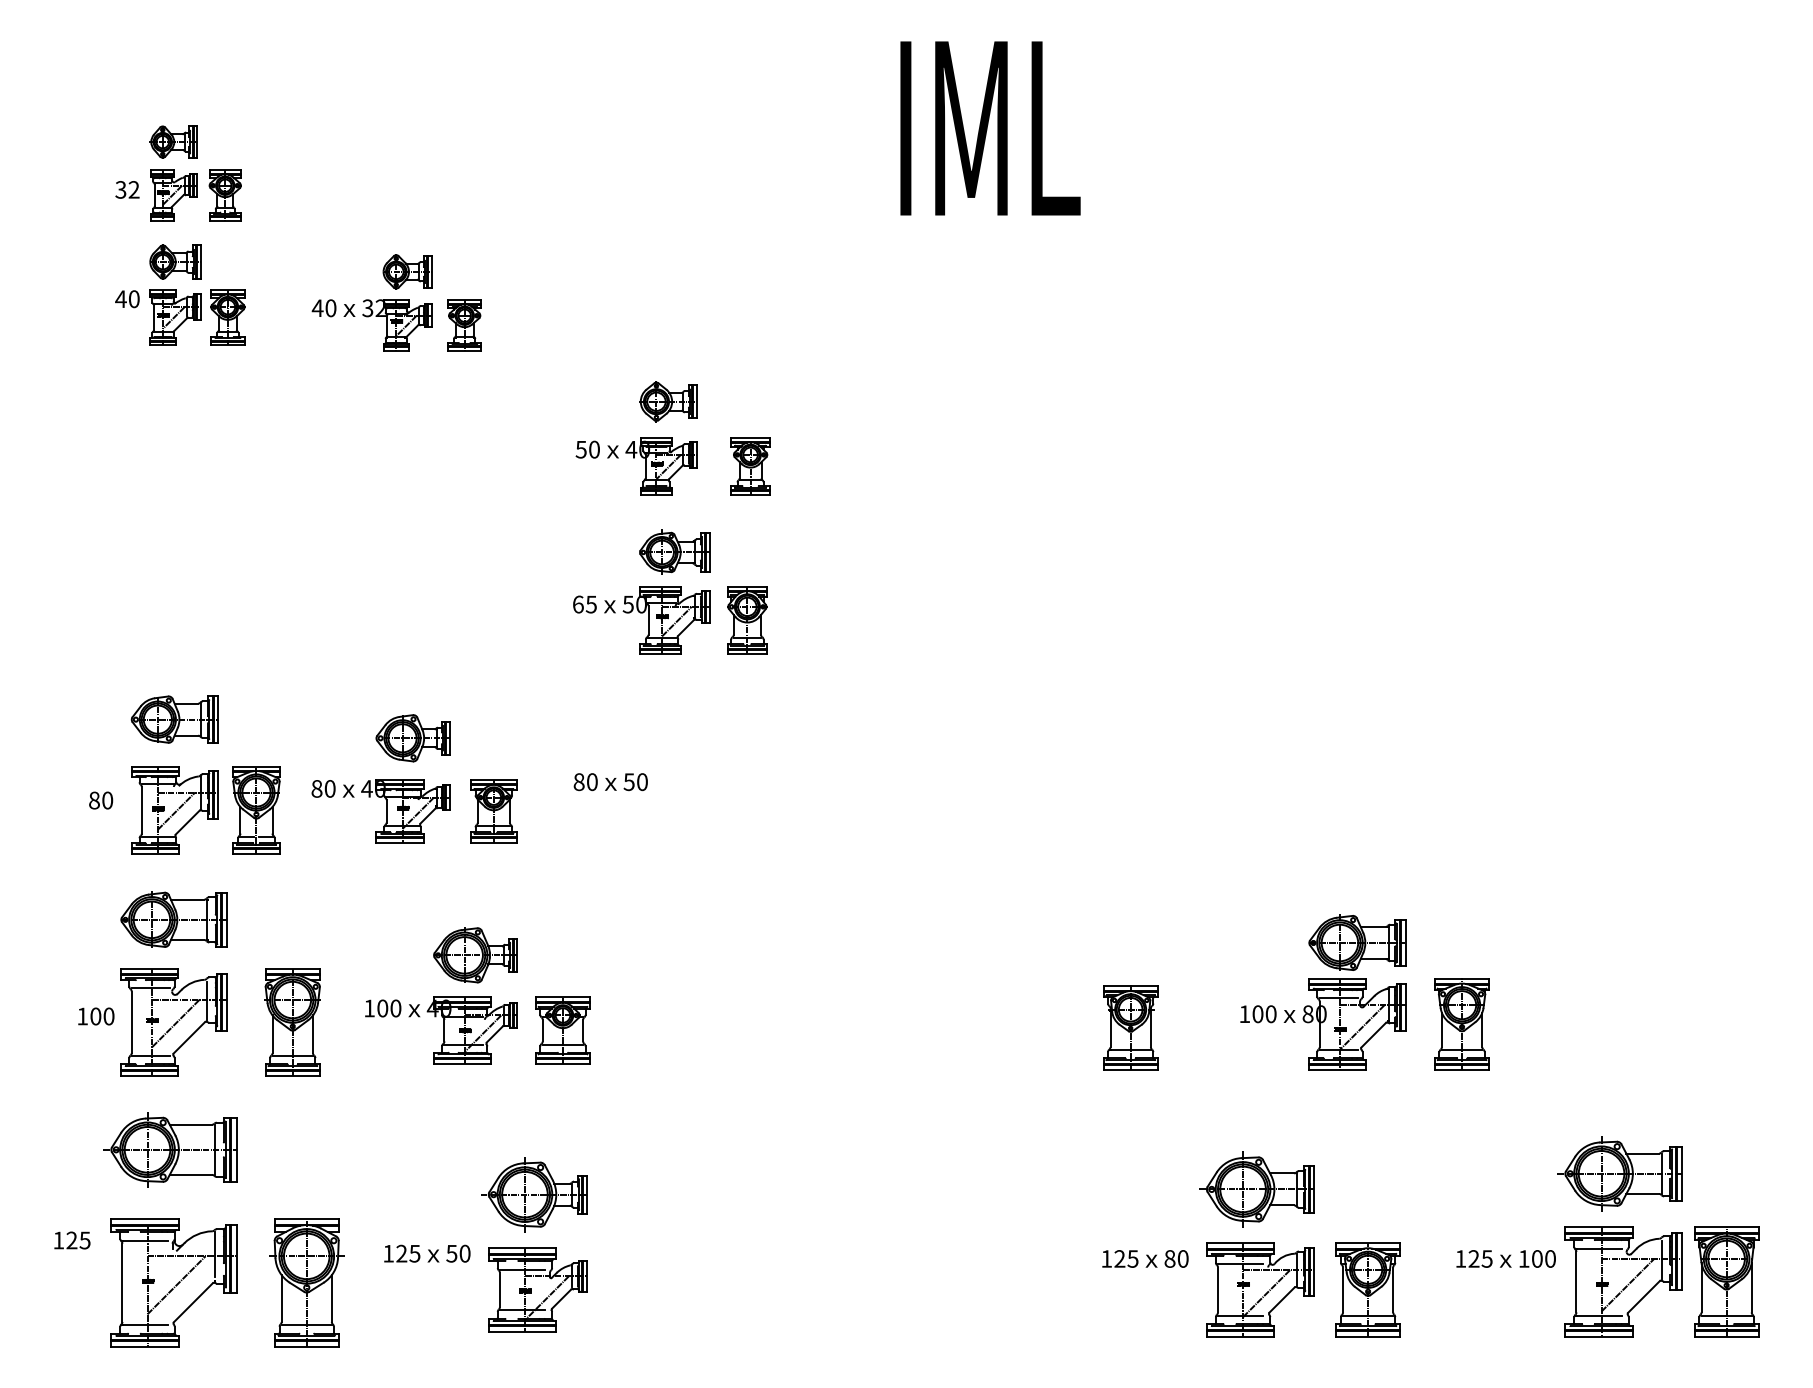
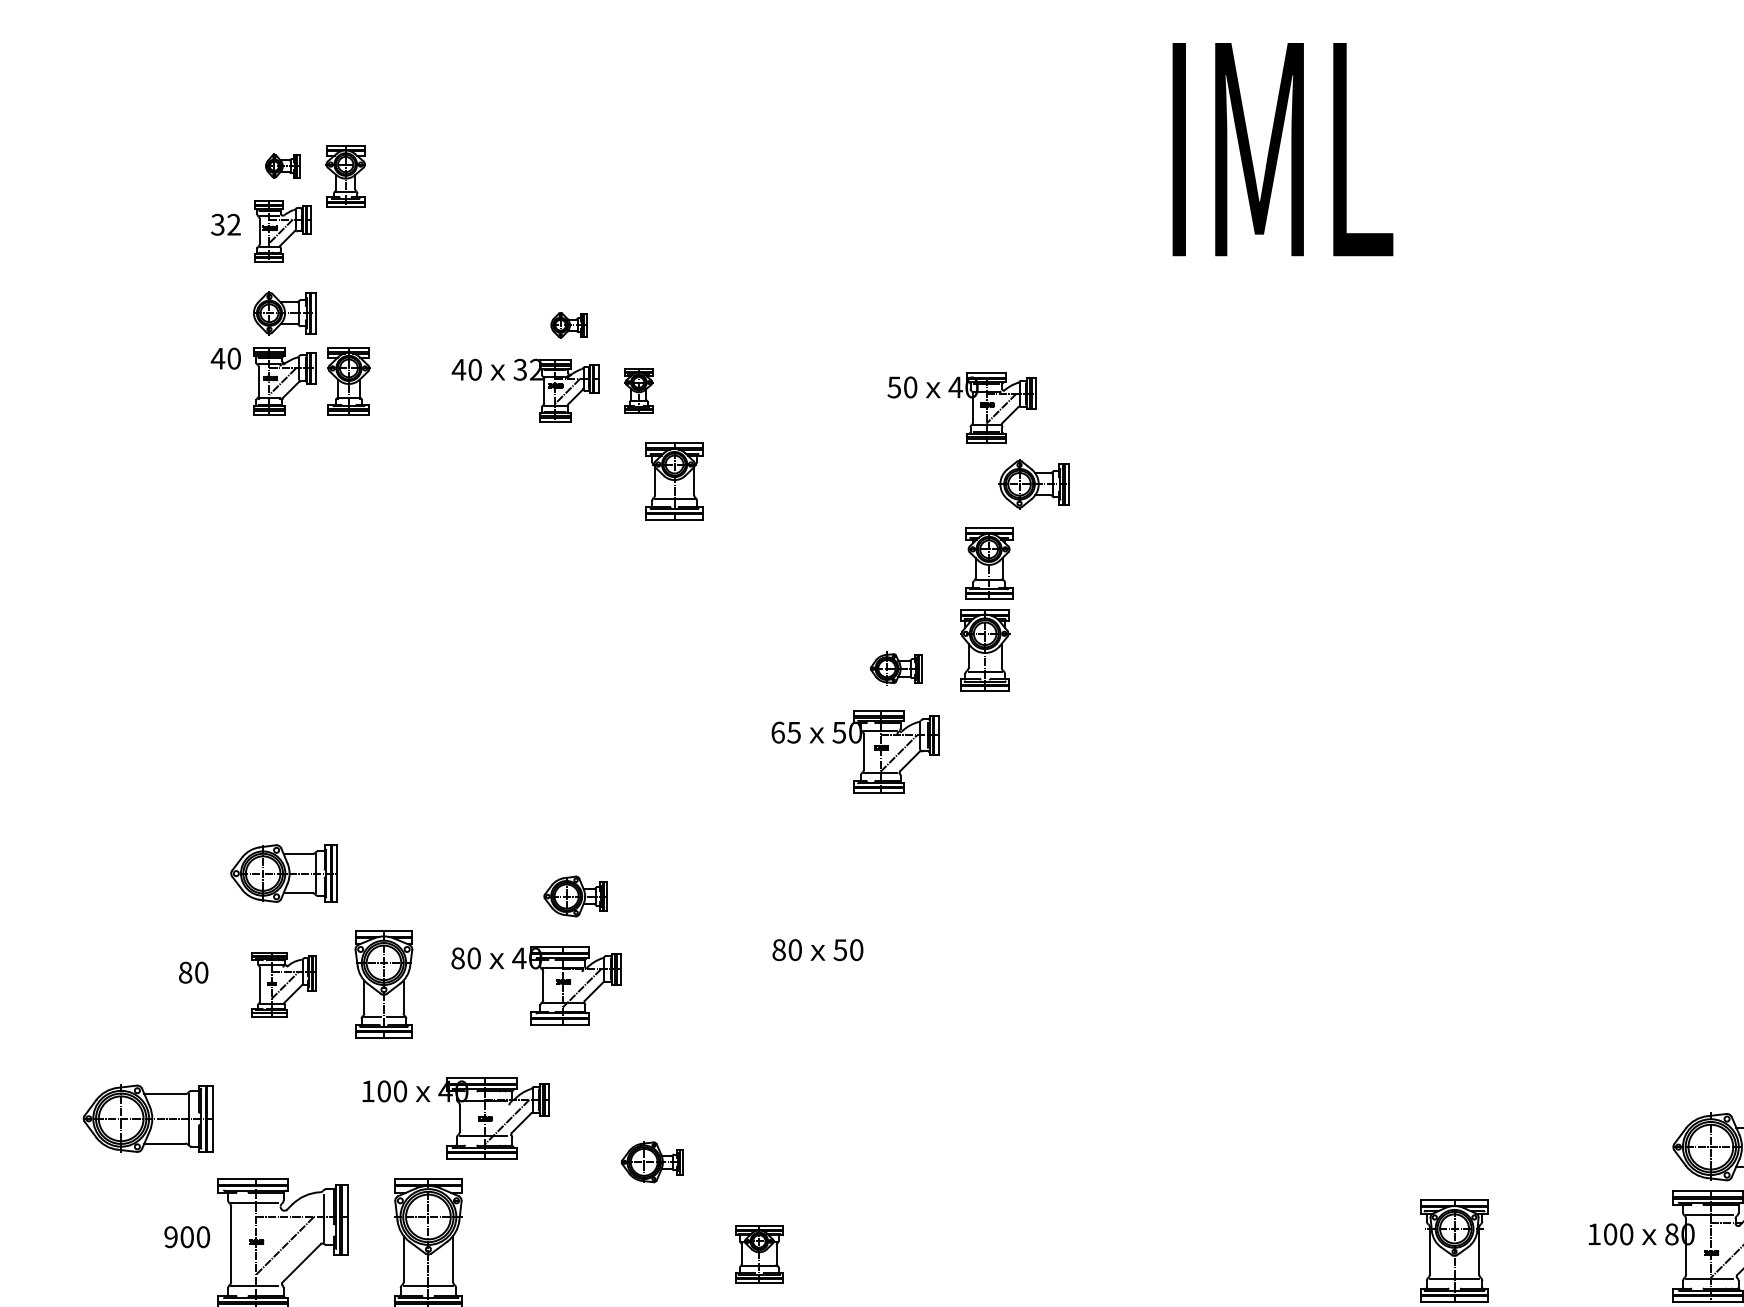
part: (173, 141) -> (282, 165), size x0.6
part: (224, 195) -> (344, 176), moved
part: (407, 271) -> (568, 324), size x0.6
part: (464, 325) -> (638, 390), size x0.7
part: (668, 401) -> (1034, 483), moved
part: (634, 458) -> (959, 398), moved
part: (674, 551) -> (895, 667), size x0.6
part: (747, 620) -> (985, 650), moved
part: (412, 738) -> (575, 896), size x0.7
part: (174, 810) -> (283, 984), size x0.6
part: (493, 811) -> (674, 481), moved
part: (173, 919) -> (147, 1118), moved
part: (475, 955) -> (652, 1162), size x0.6
text: (82, 1016) -> (170, 1237), 100 -> 900
part: (441, 1030) -> (456, 1118), moved
part: (562, 1030) -> (758, 1254), size x0.7

